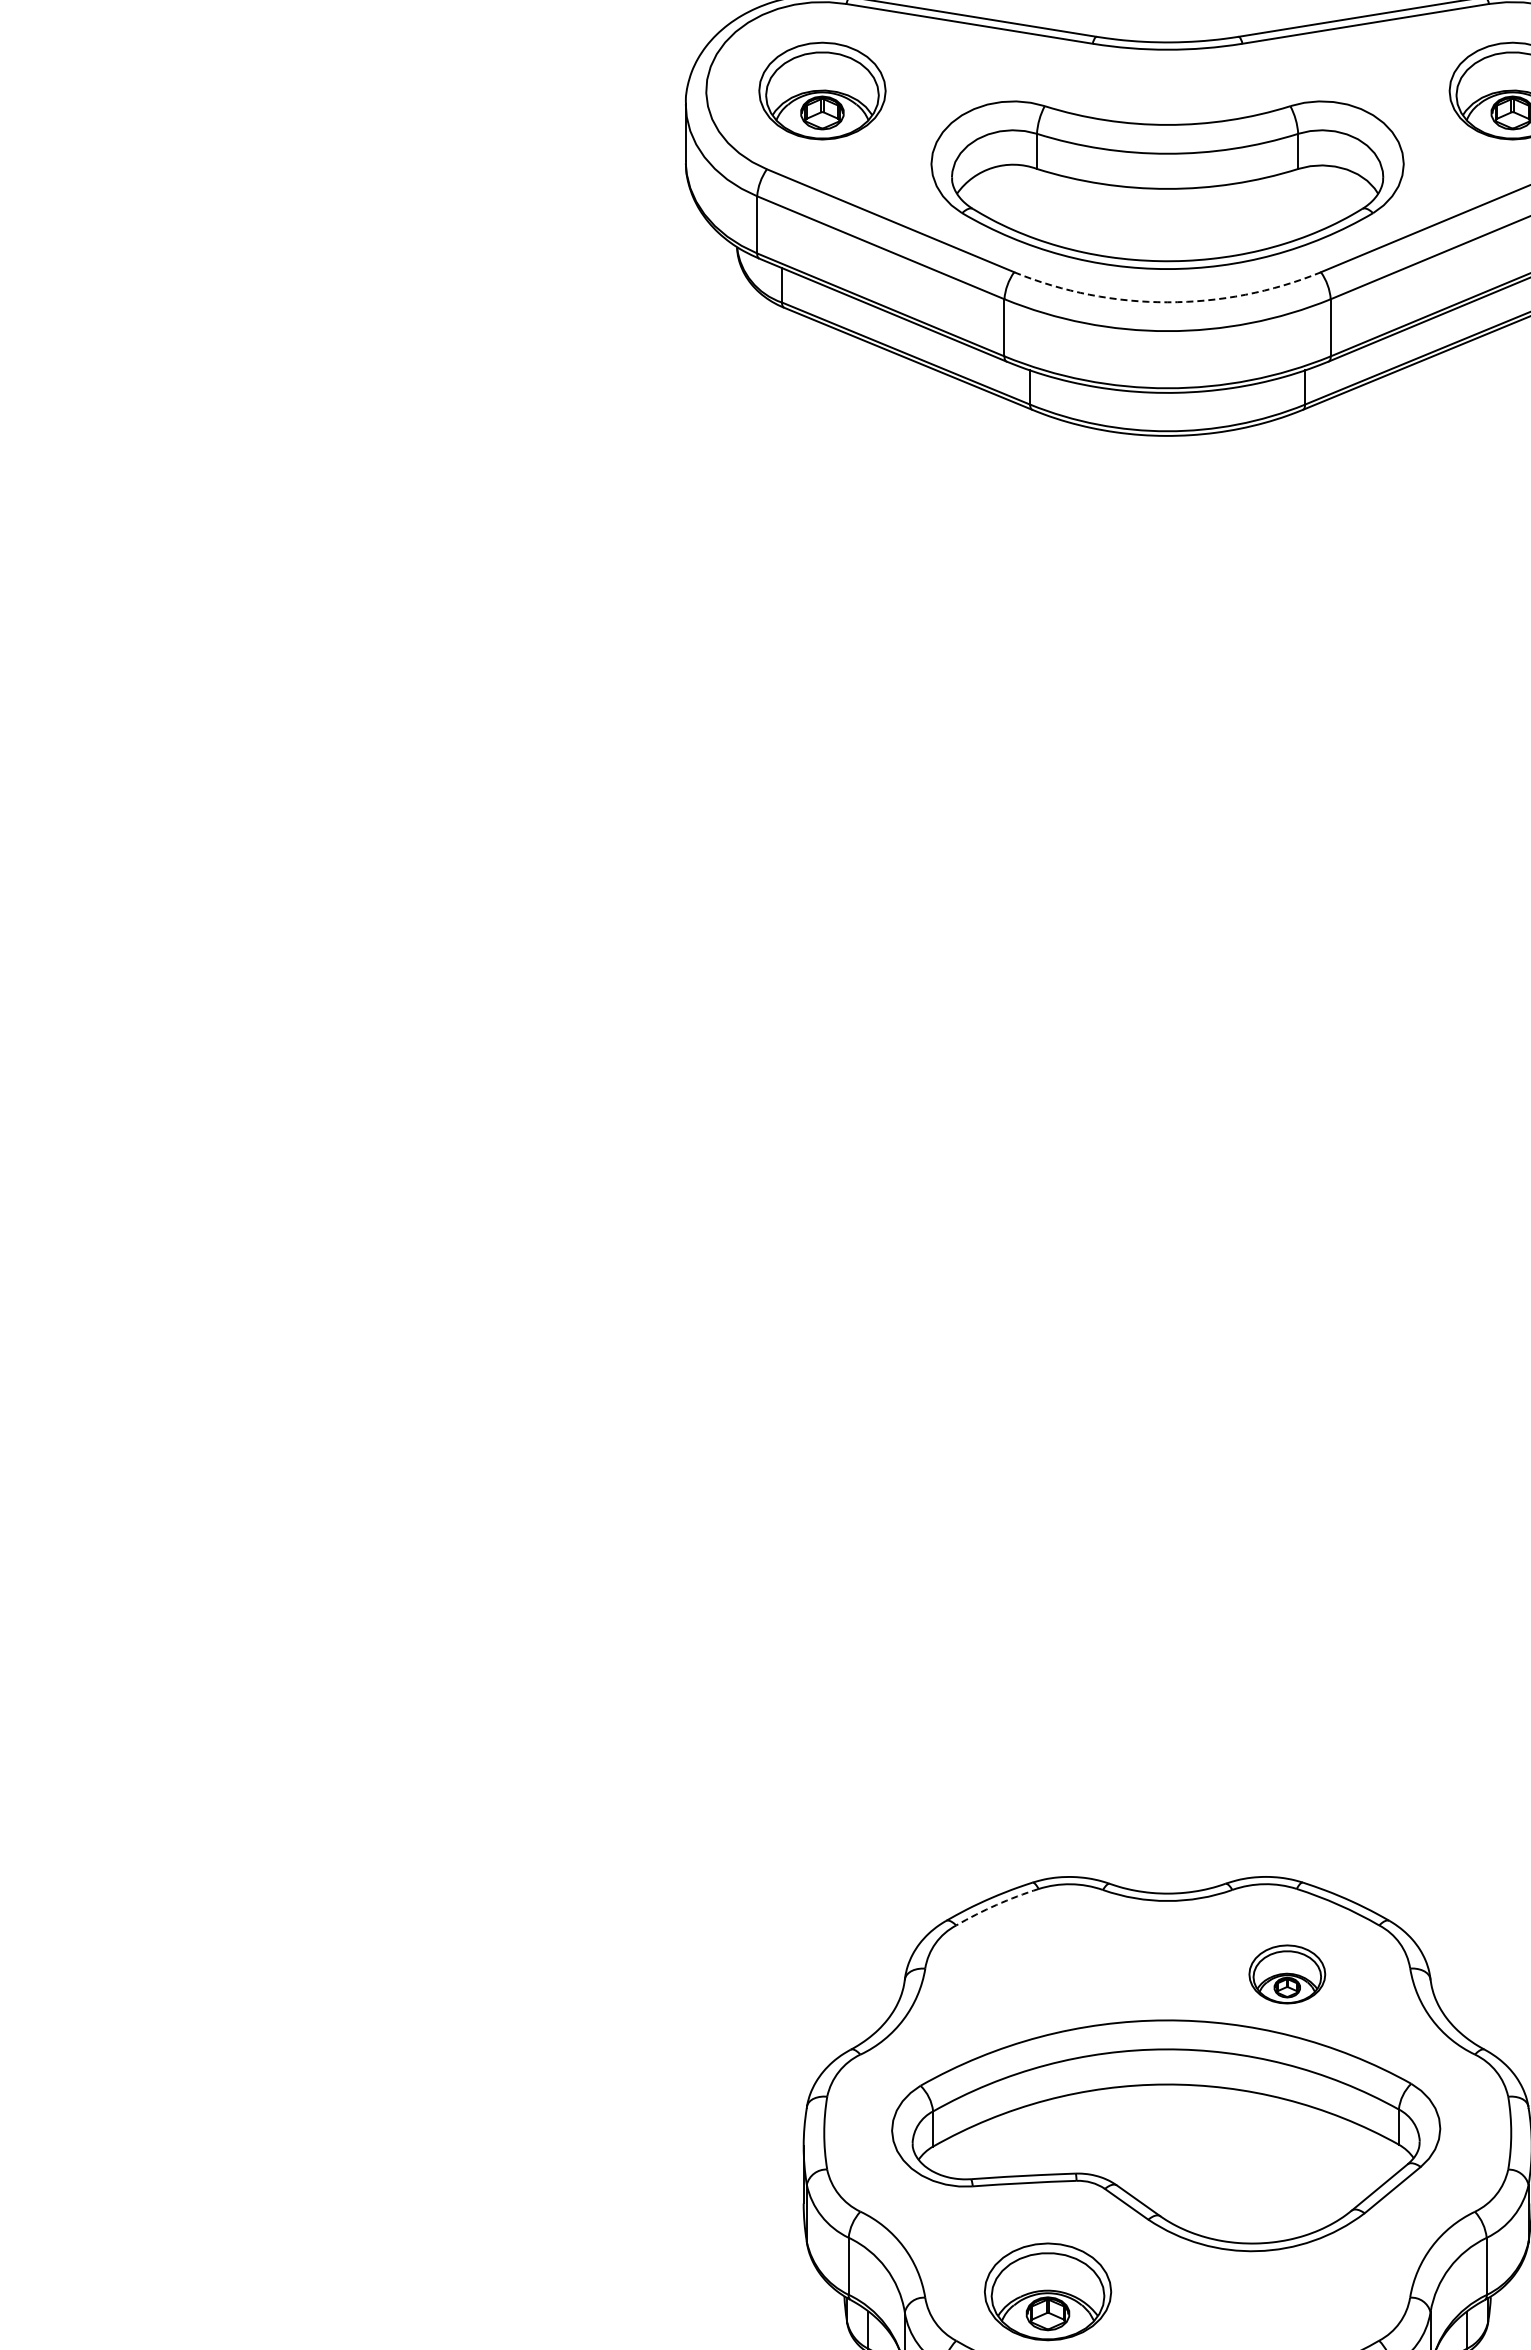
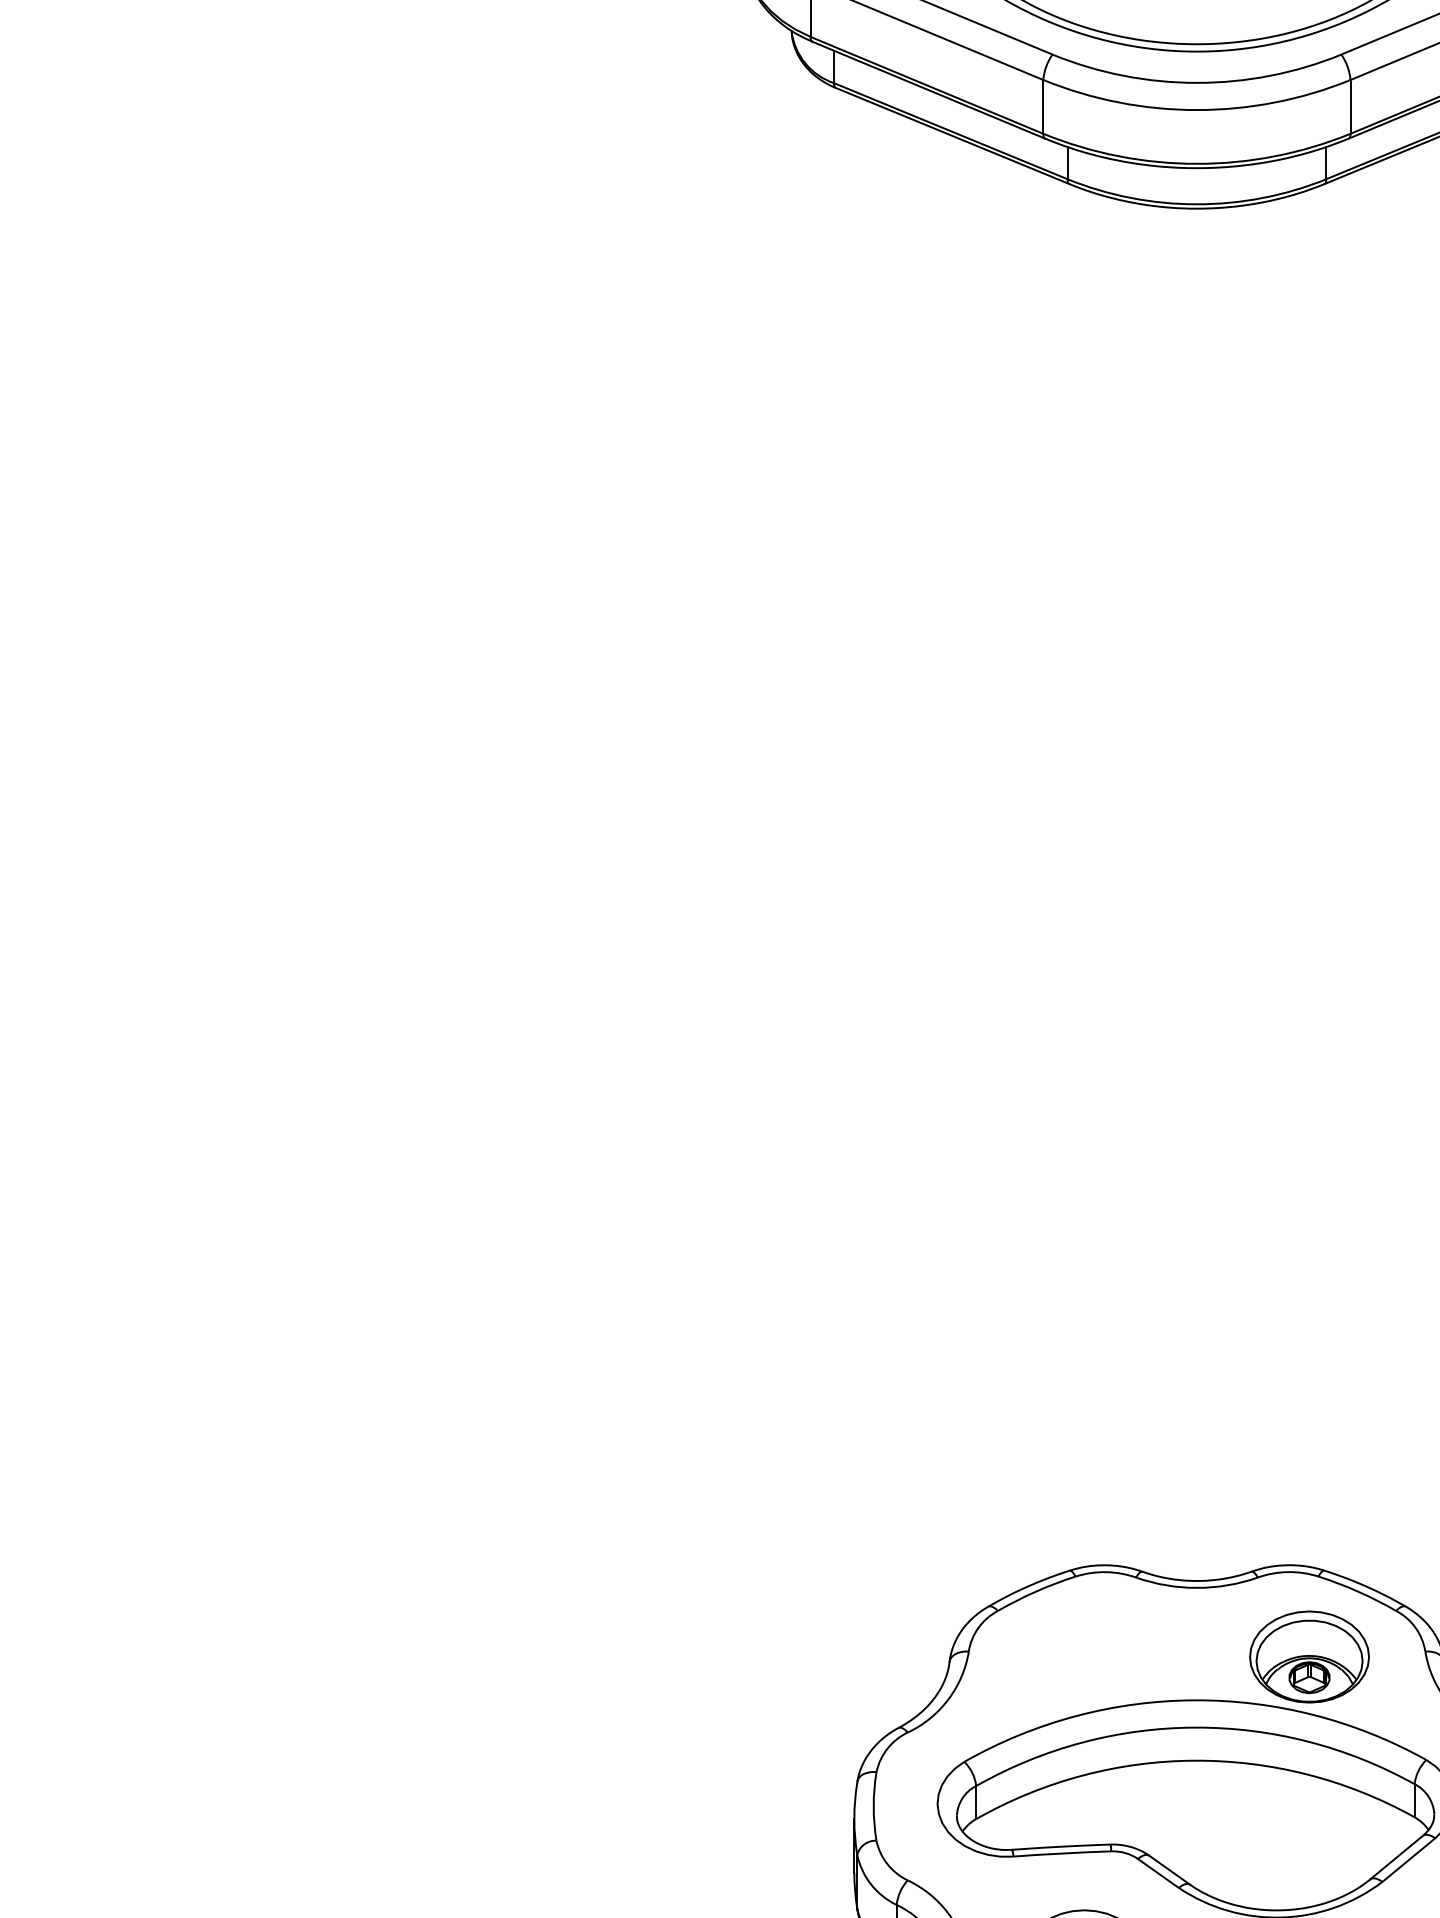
arc: (1167, 302) -> (1196, 83), dashed -> solid
arc: (996, 1905) -> (1035, 1592), dashed -> solid
part: (1287, 1974) -> (1309, 1657), size x1.67

